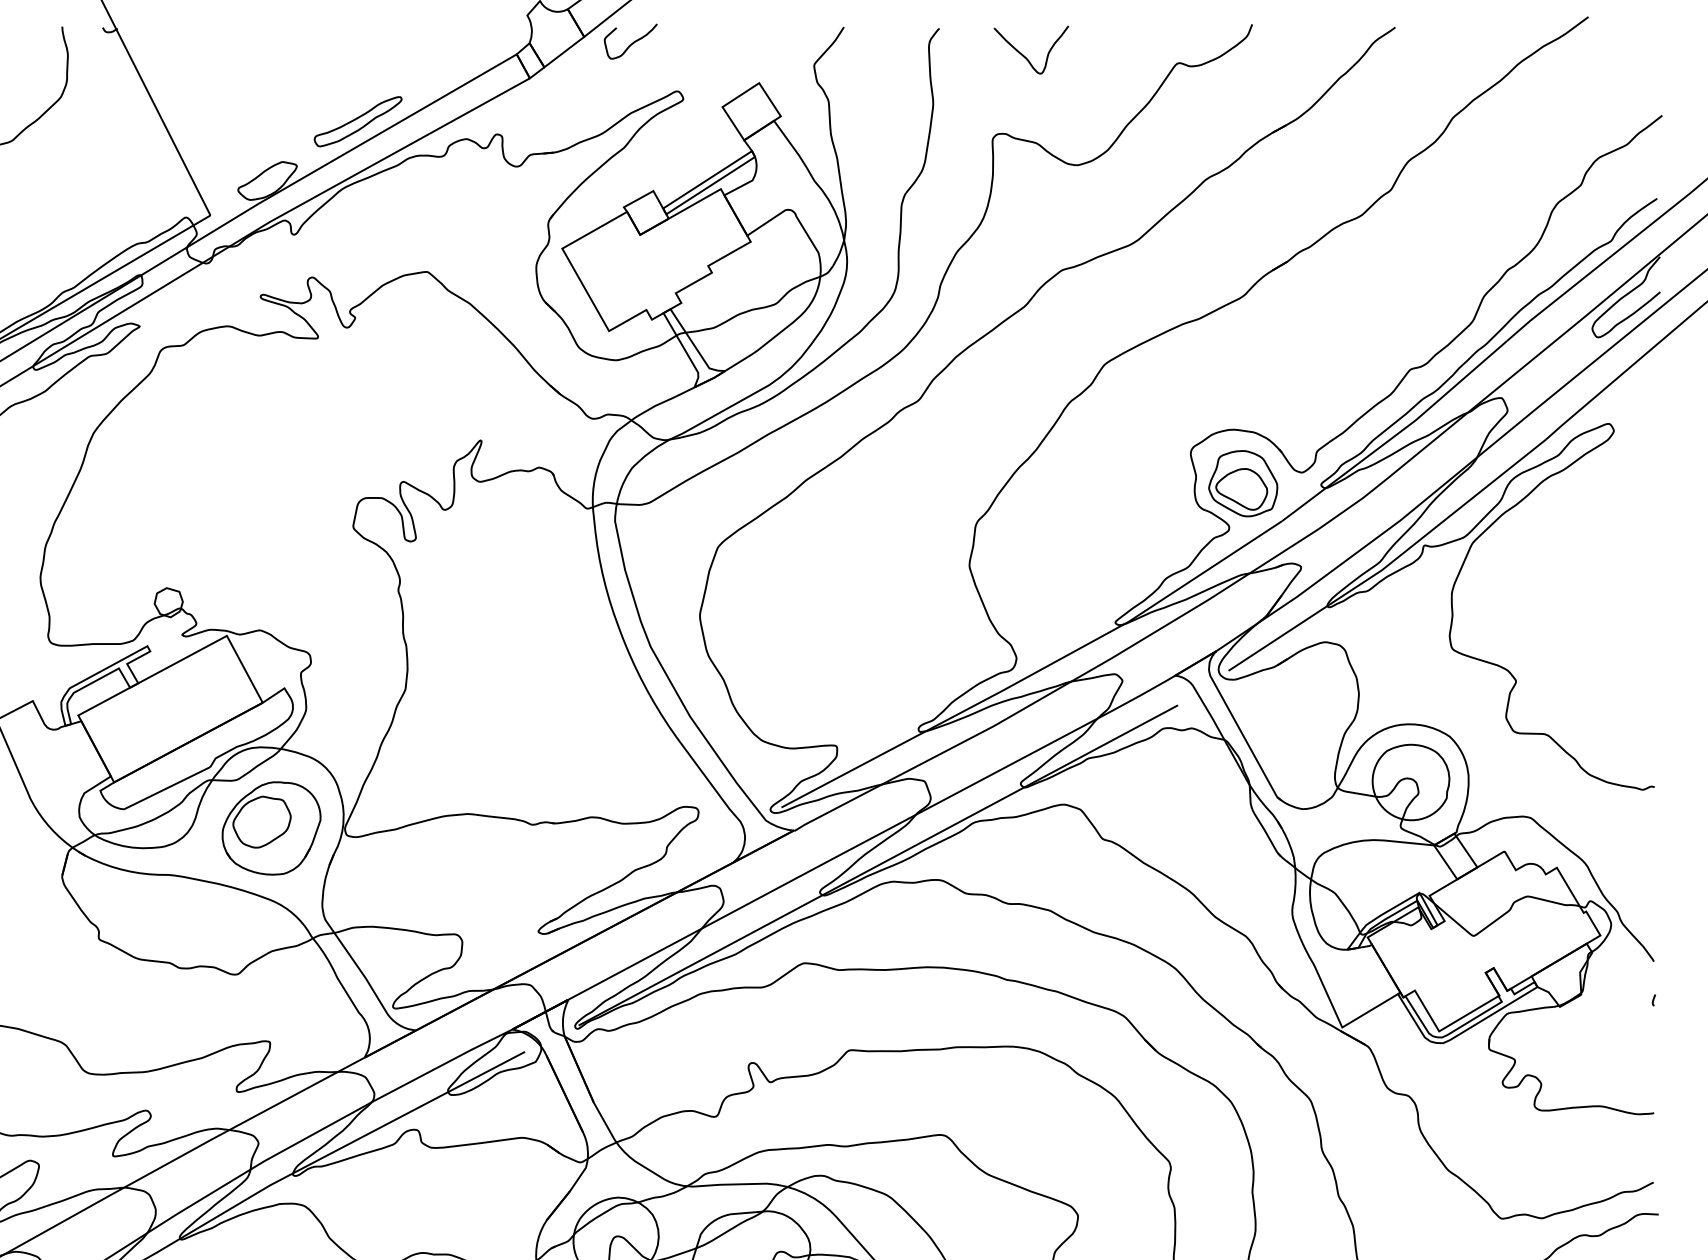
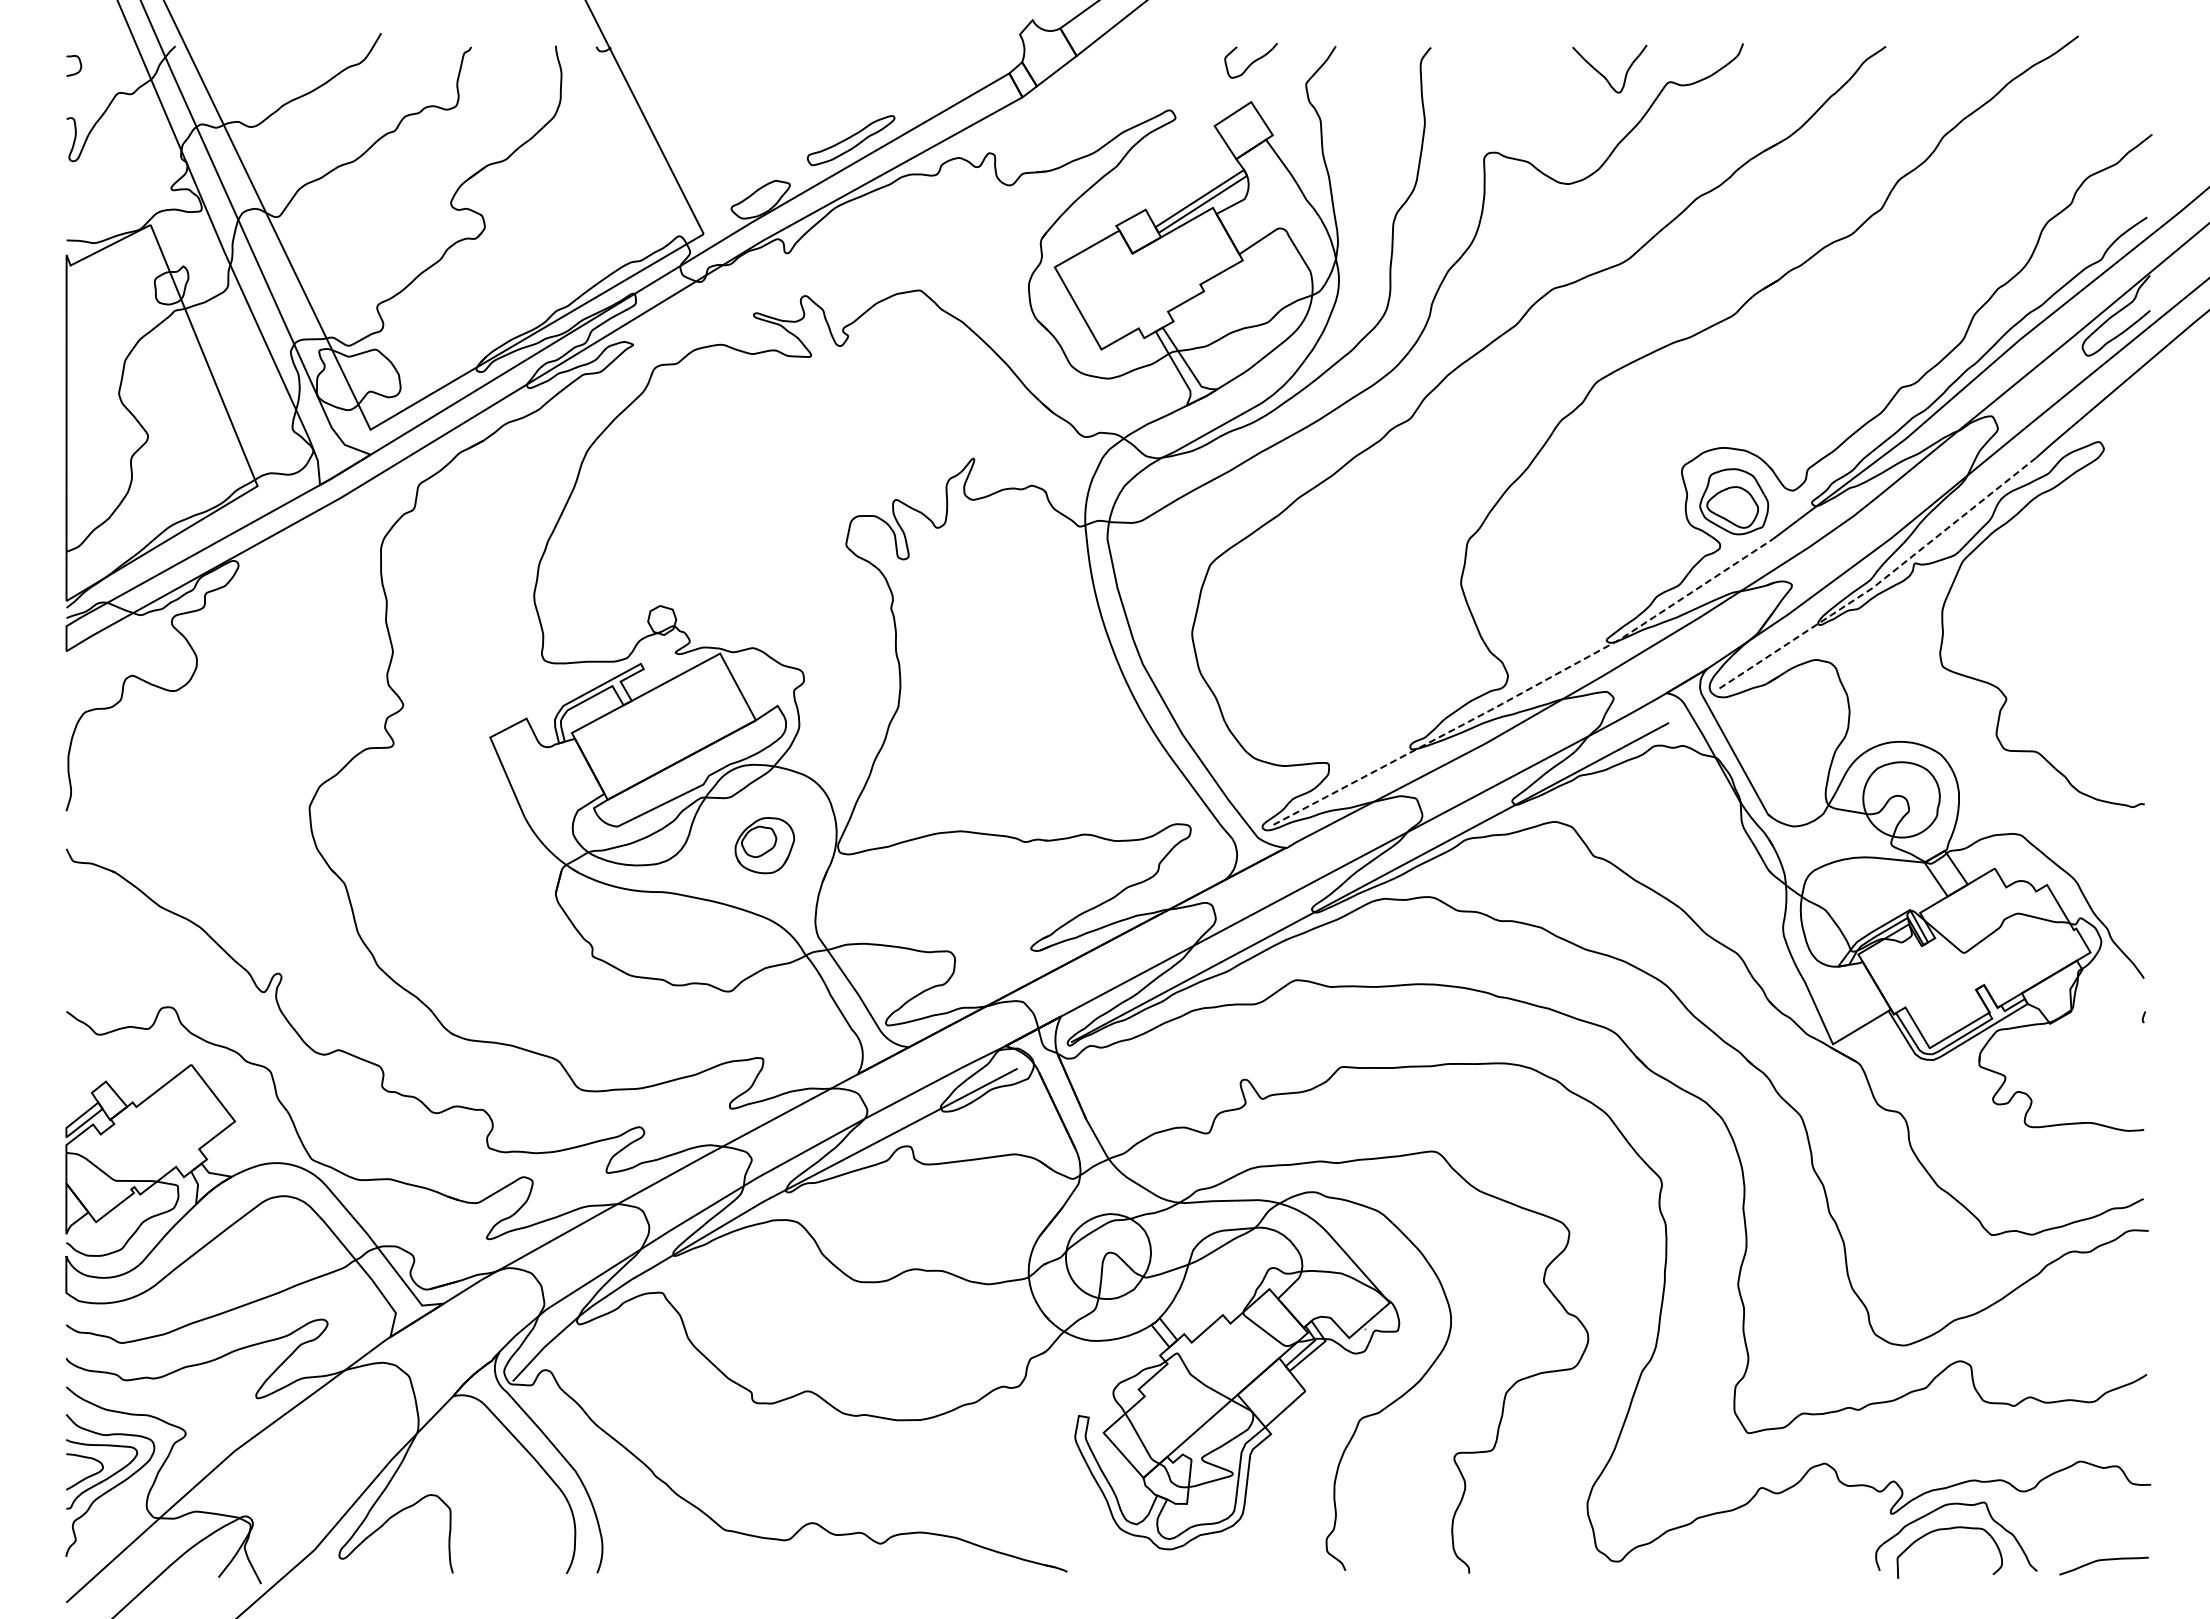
curve: (632, 42) -> (1252, 61), moved
curve: (1027, 57) -> (1605, 76), moved
line: (1391, 562) -> (1882, 580), solid -> dashed
line: (1036, 671) -> (1527, 689), solid -> dashed
part: (271, 828) -> (764, 845), size x0.6

